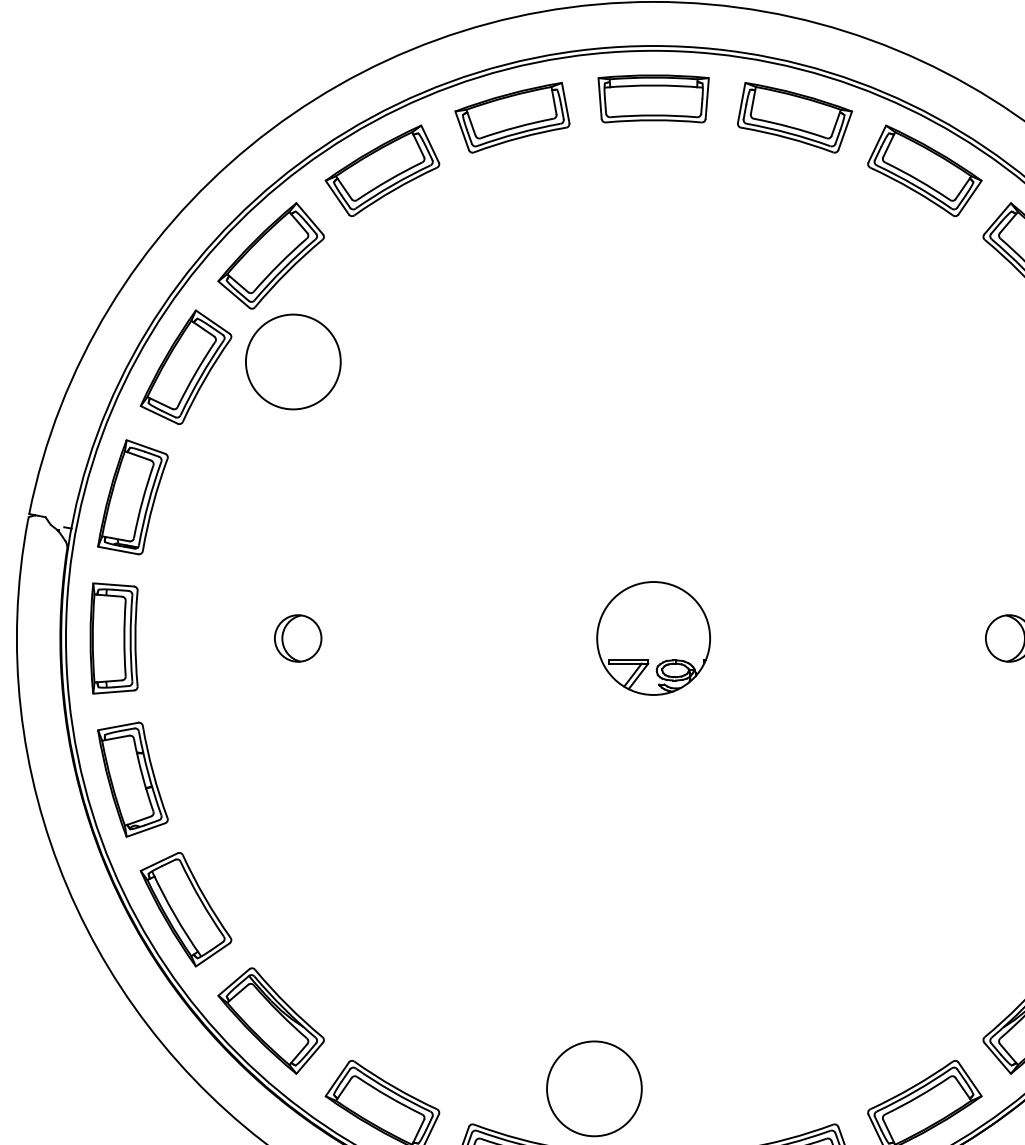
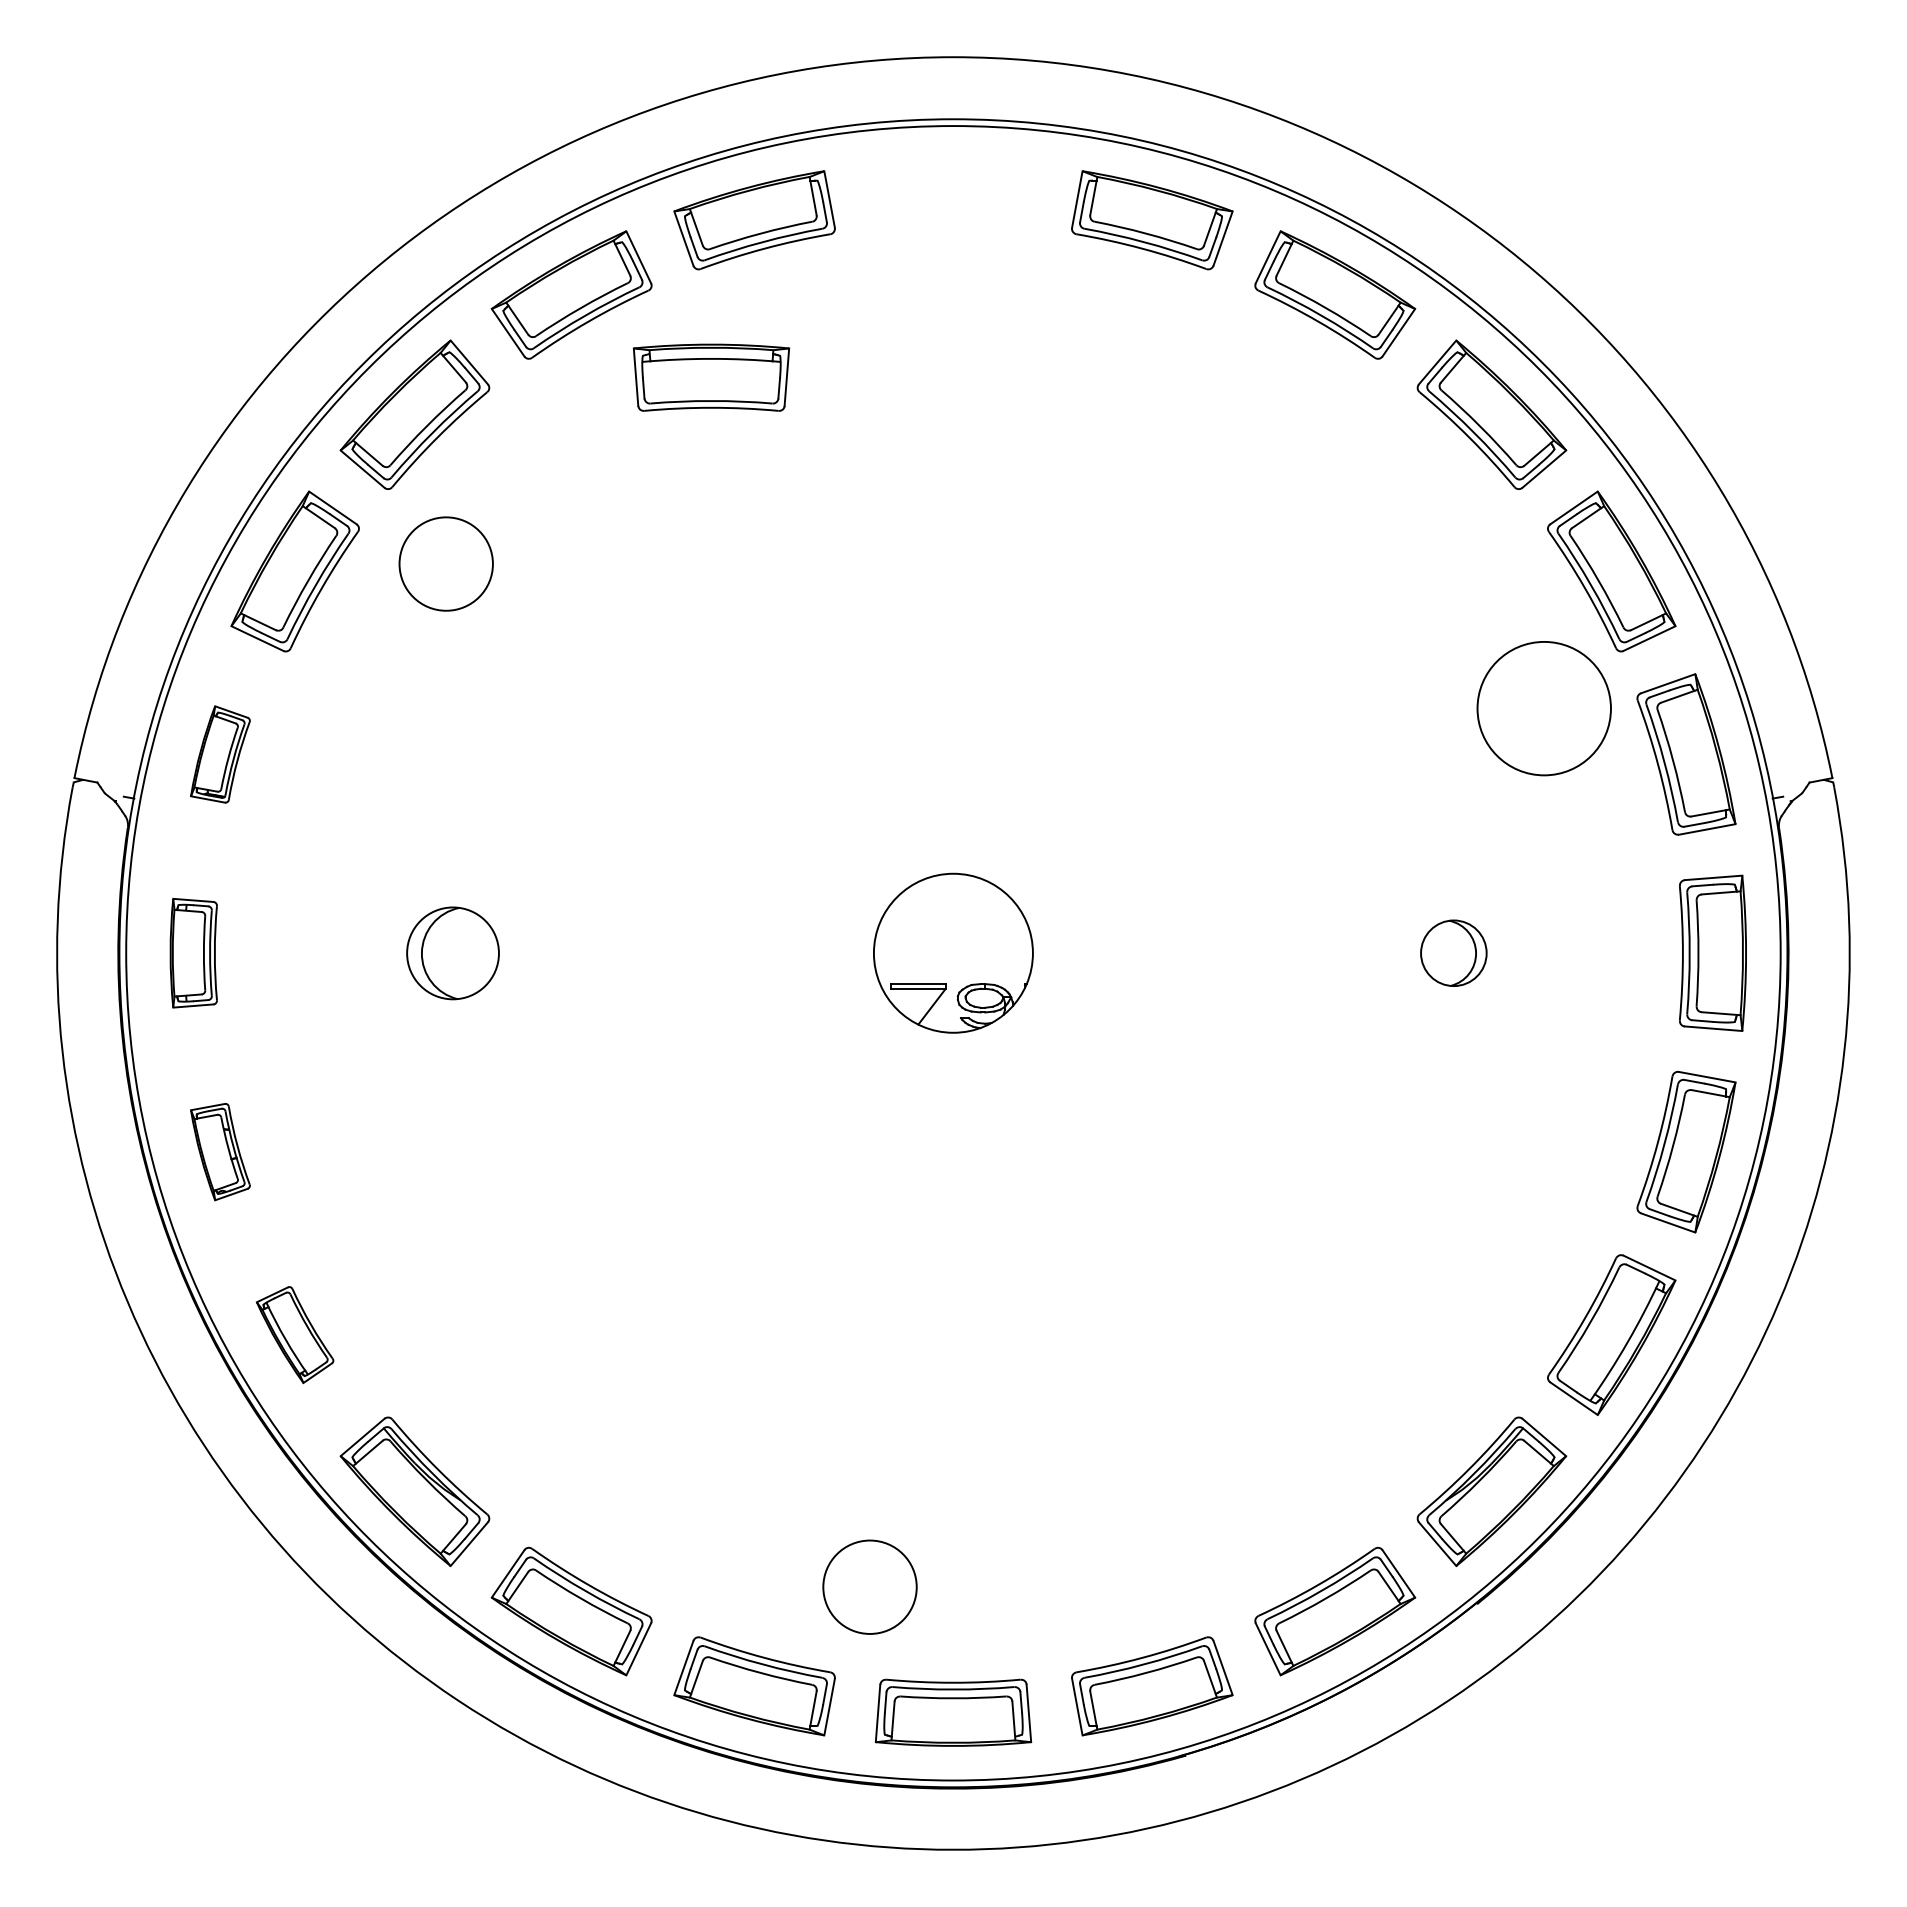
part: (653, 98) -> (711, 377), moved
circle: (292, 361) -> (445, 563), size x0.7
part: (132, 497) -> (220, 754), size x0.6
part: (113, 637) -> (193, 952), size x0.7
part: (297, 637) -> (452, 952), size x1.4
line: (633, 674) -> (924, 1004), removed
part: (132, 779) -> (220, 1151), size x0.6
part: (185, 909) -> (294, 1334), size x0.6
circle: (594, 1088) -> (869, 1586), size x0.7

